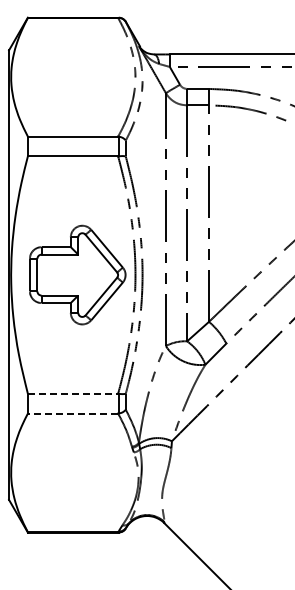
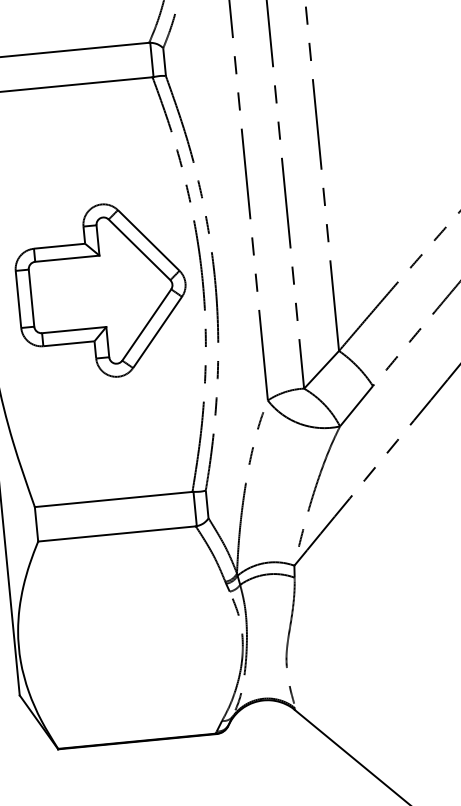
line: (73, 393) -> (114, 498), dashed -> solid
line: (72, 413) -> (116, 533), dashed -> solid

